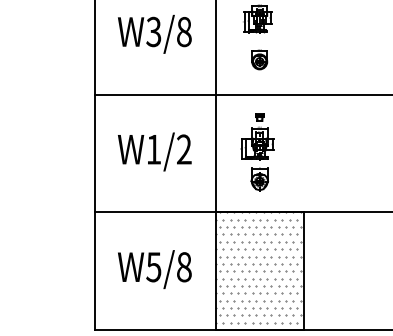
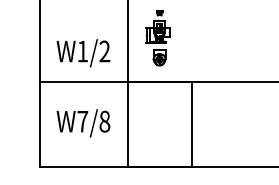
text: (154, 151) -> (83, 52), moved
text: (153, 267) -> (82, 121), W5/8 -> W7/8
hatch: (258, 267) -> (158, 121), removed

